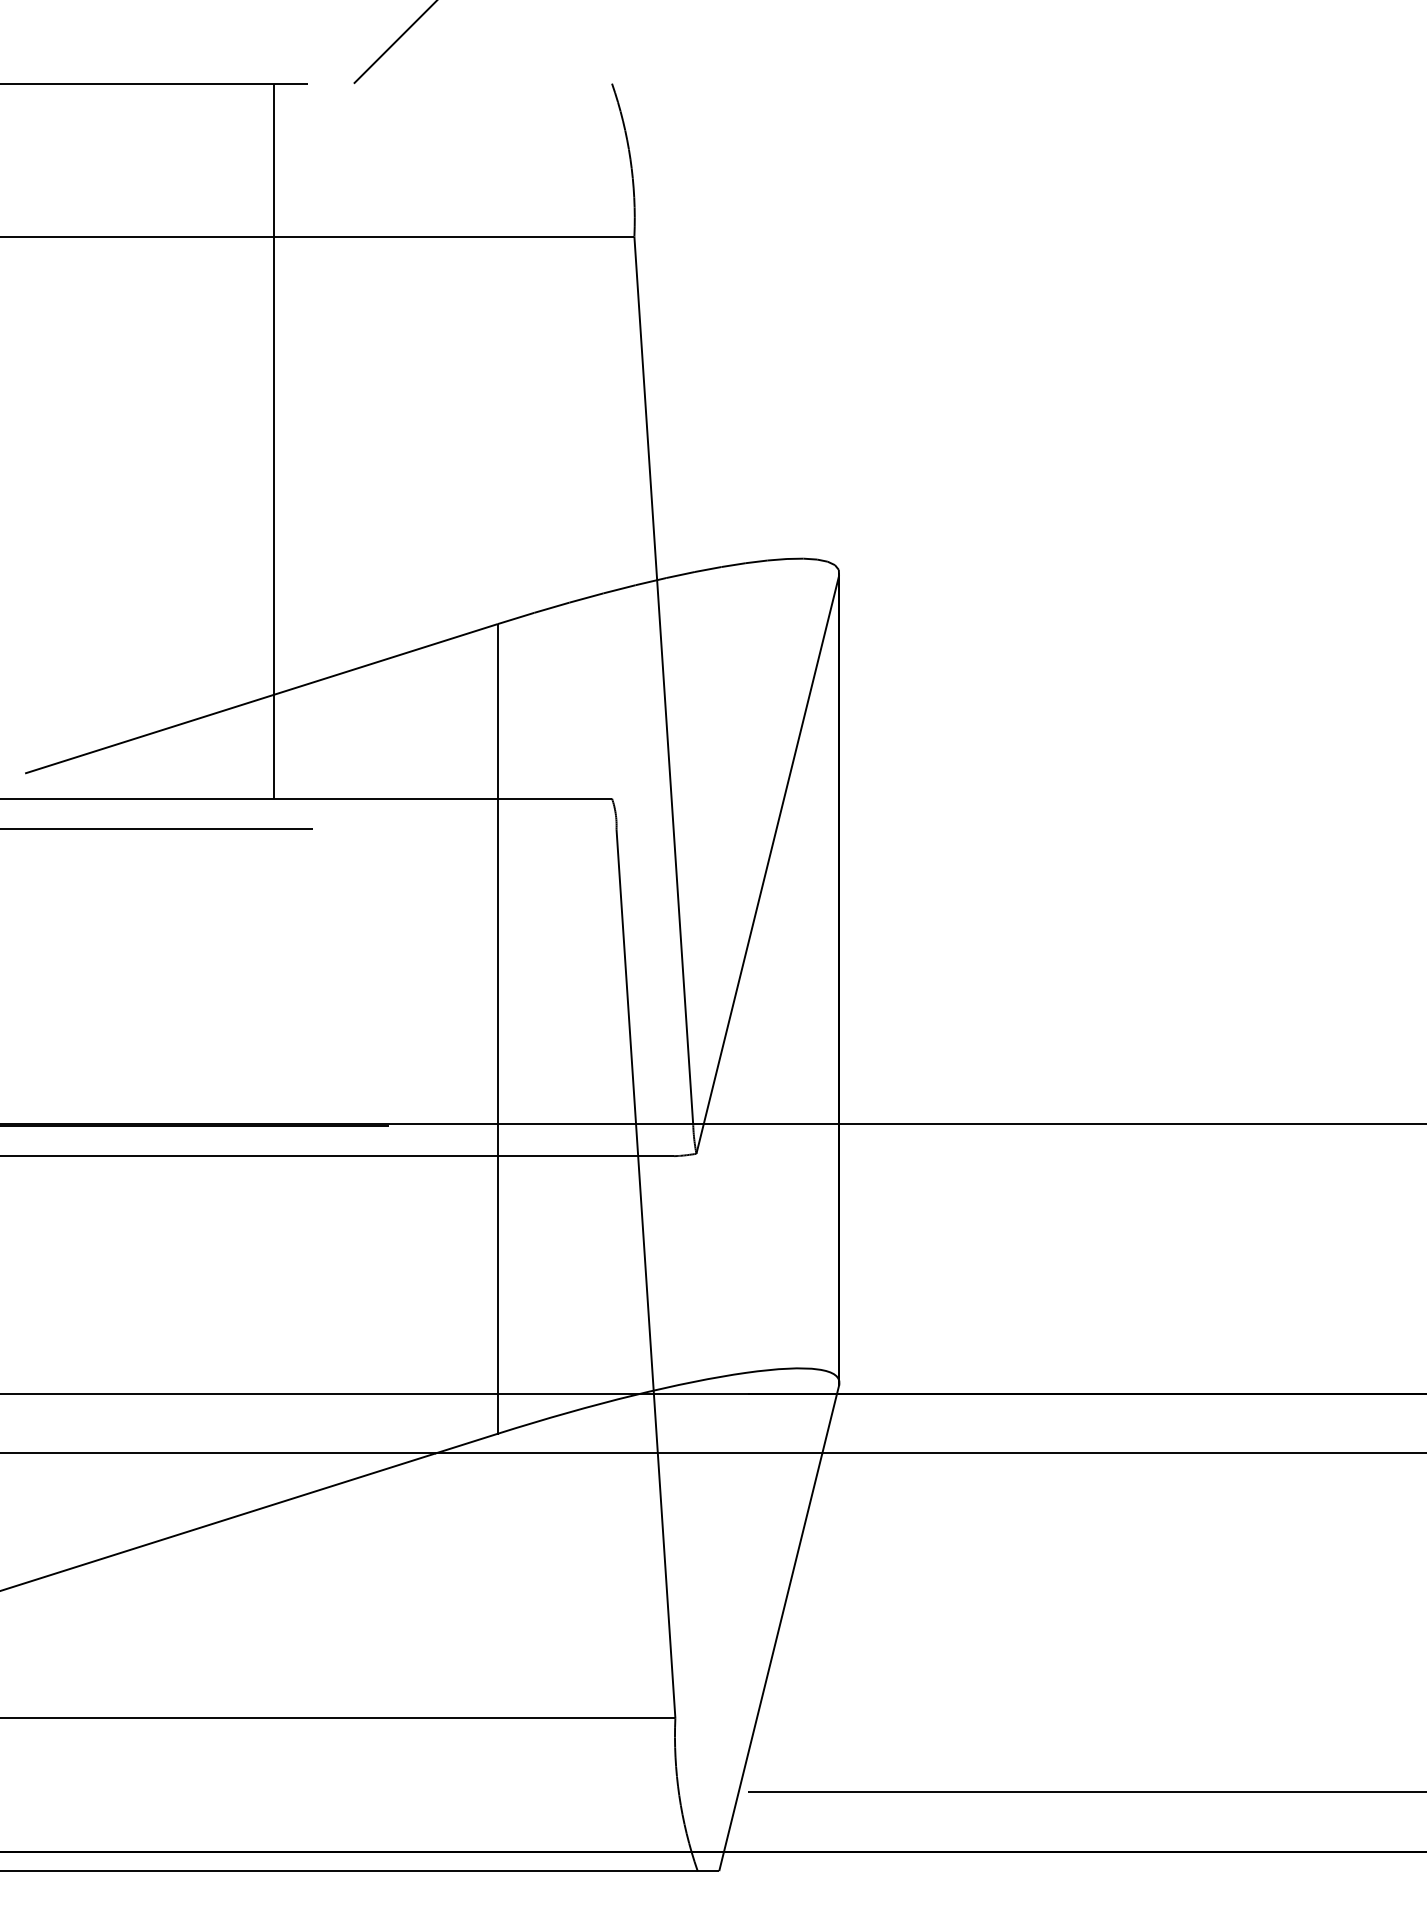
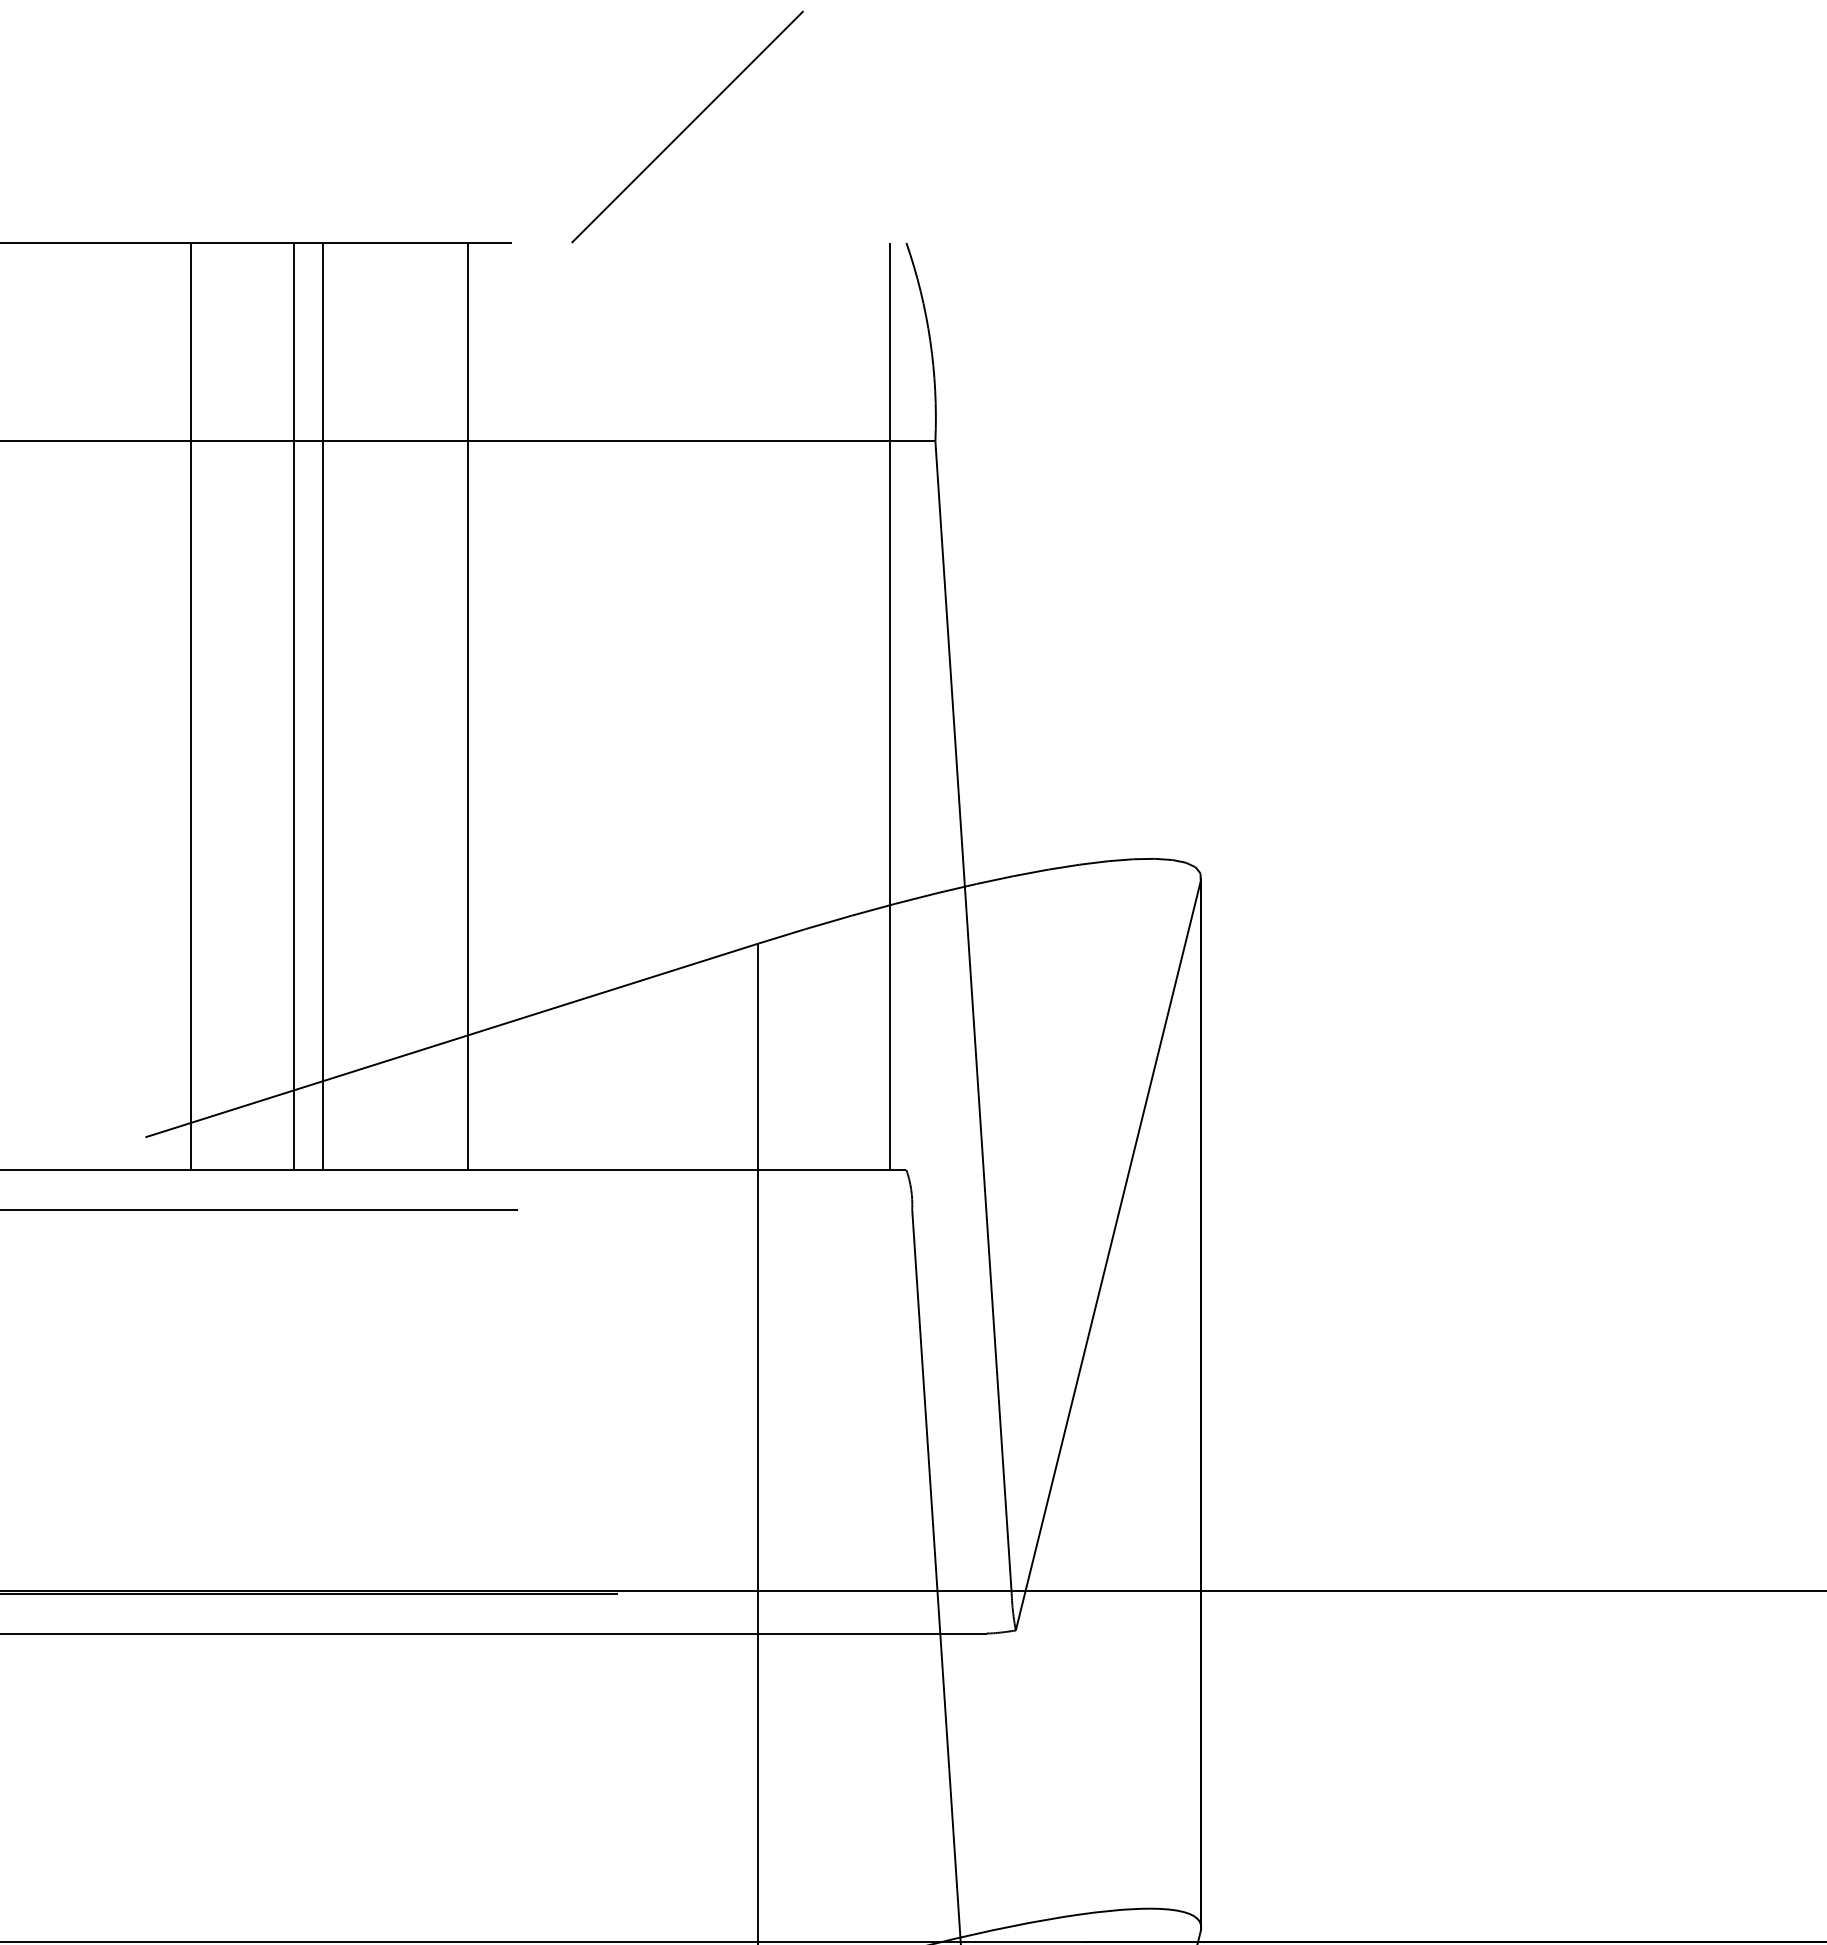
line: (60, 440) -> (191, 705), added
line: (139, 440) -> (293, 705), added
line: (162, 440) -> (323, 705), added
line: (599, 440) -> (890, 705), added

